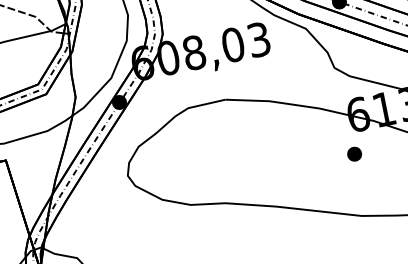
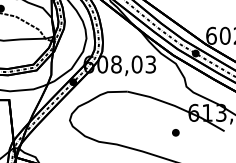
part: (353, 153) -> (175, 132), moved

